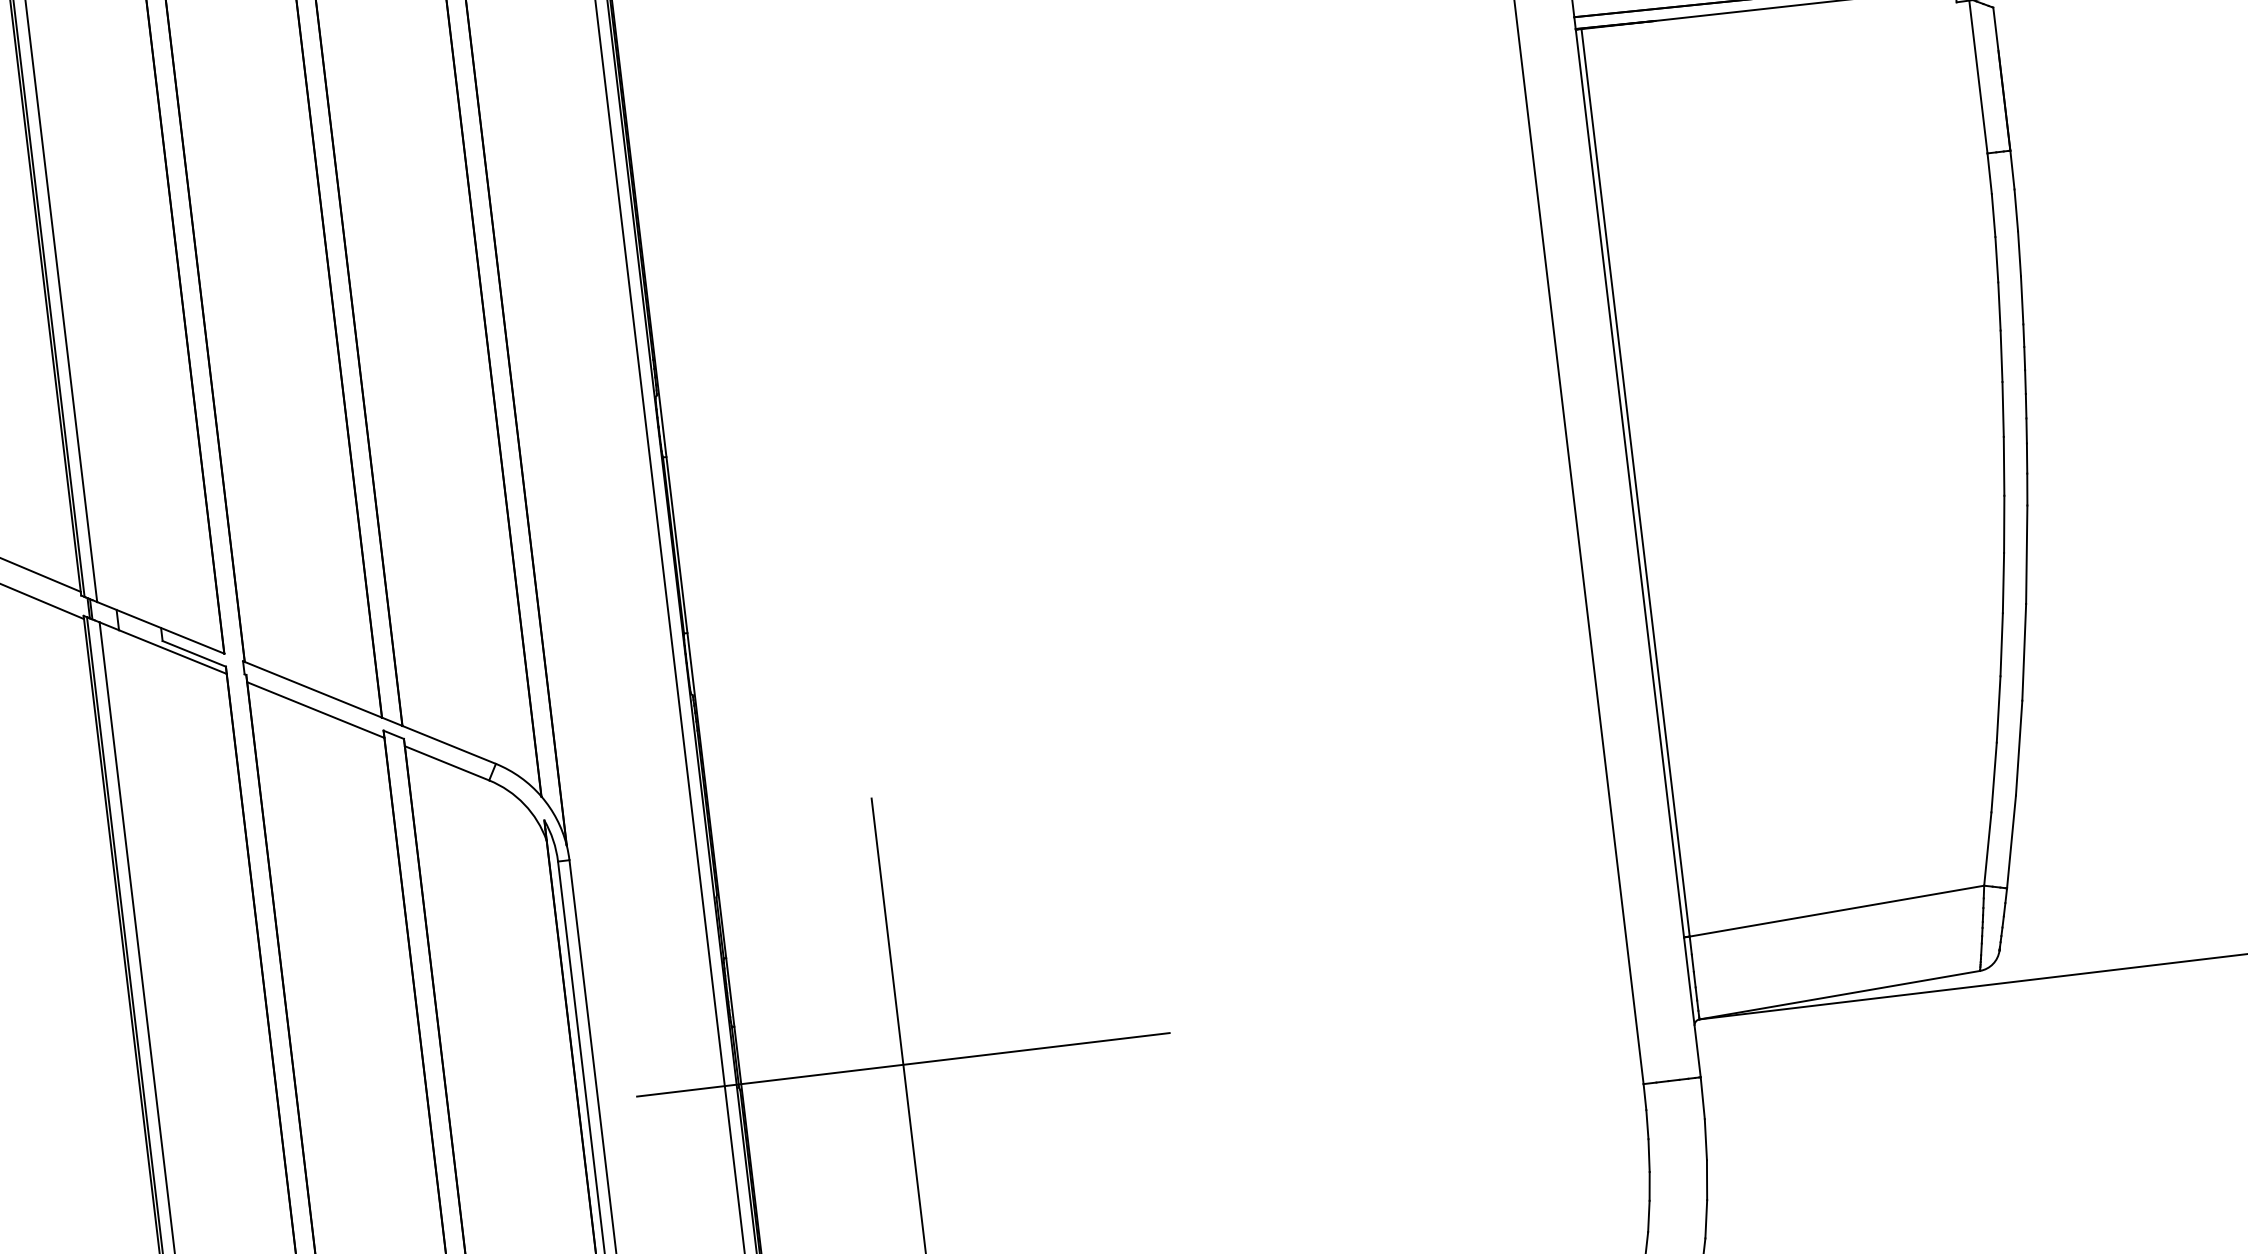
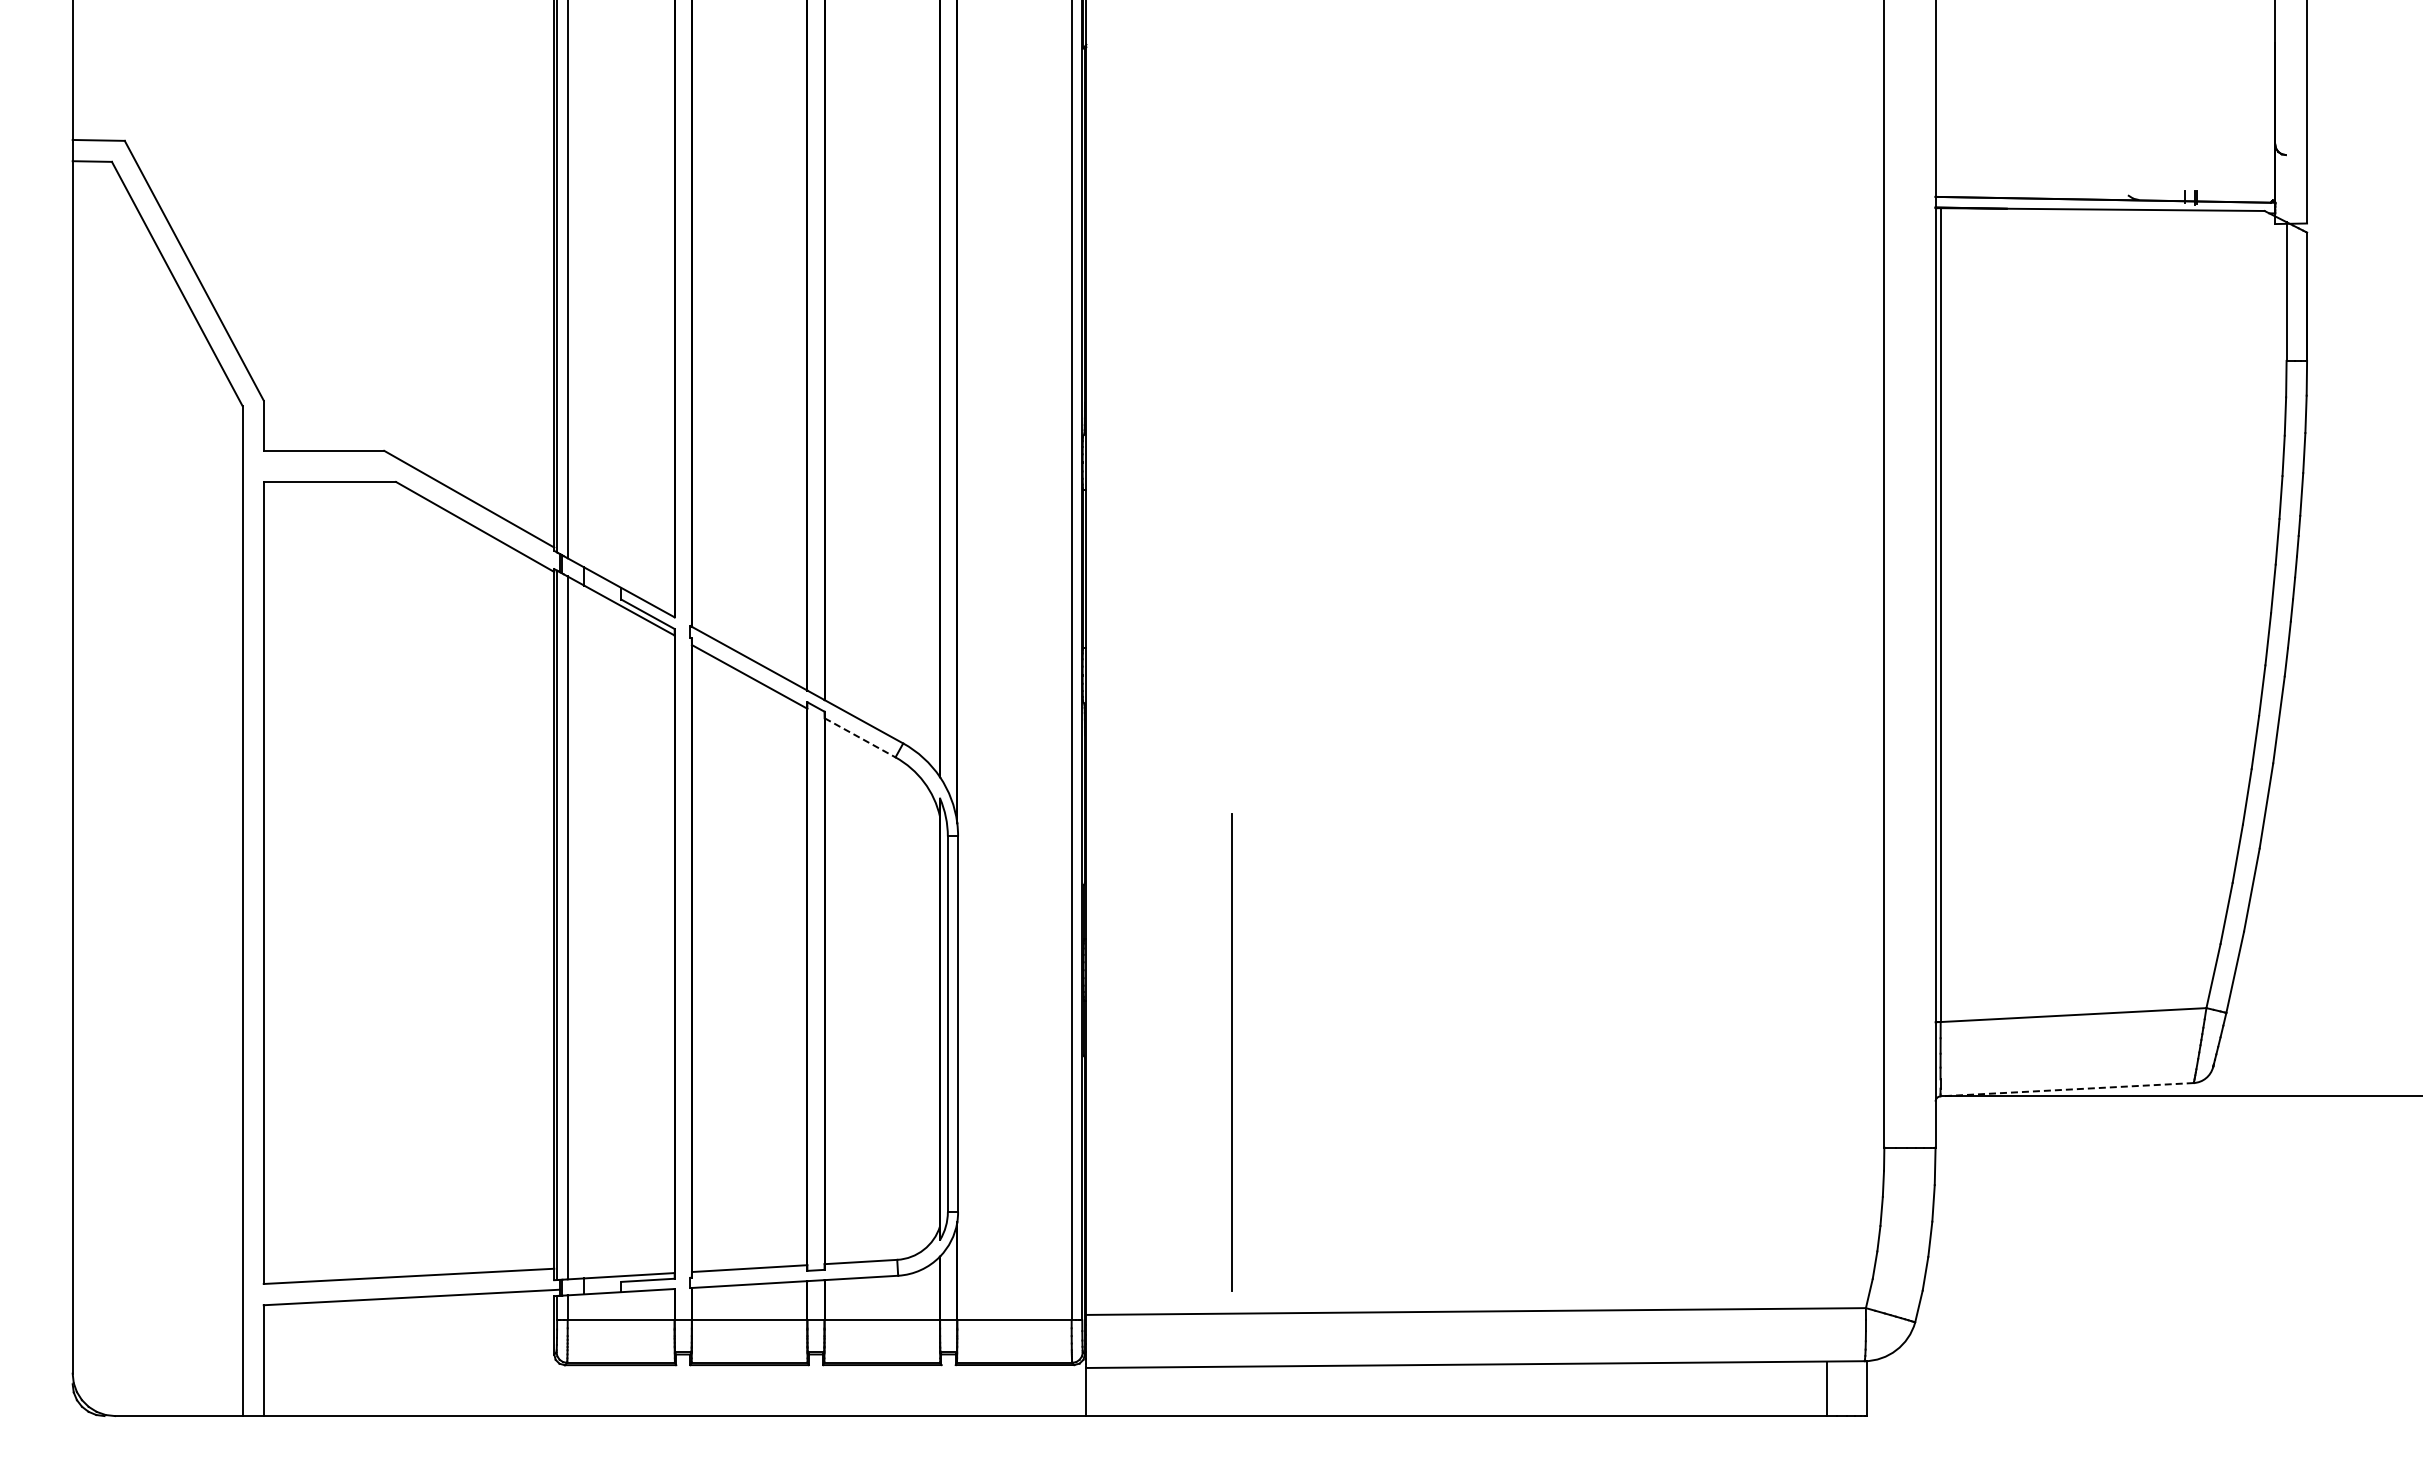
line: (447, 762) -> (860, 737), solid -> dashed
line: (1840, 994) -> (2067, 1089), solid -> dashed
line: (903, 1064) -> (1231, 1052), removed

